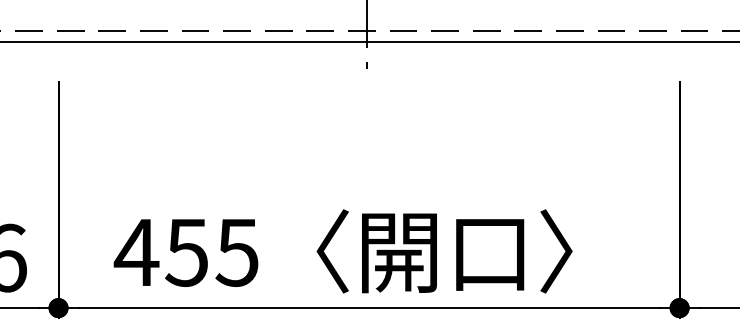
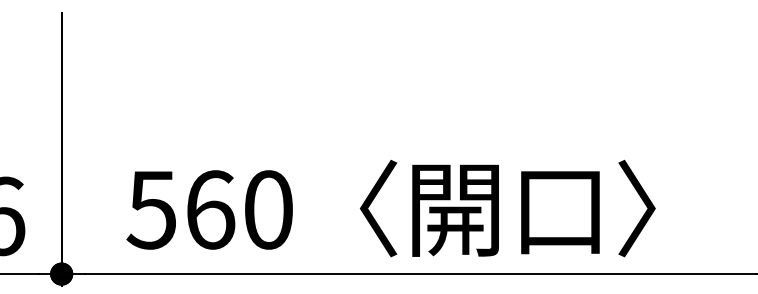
text: (185, 252) -> (208, 209), 455 -> 560

